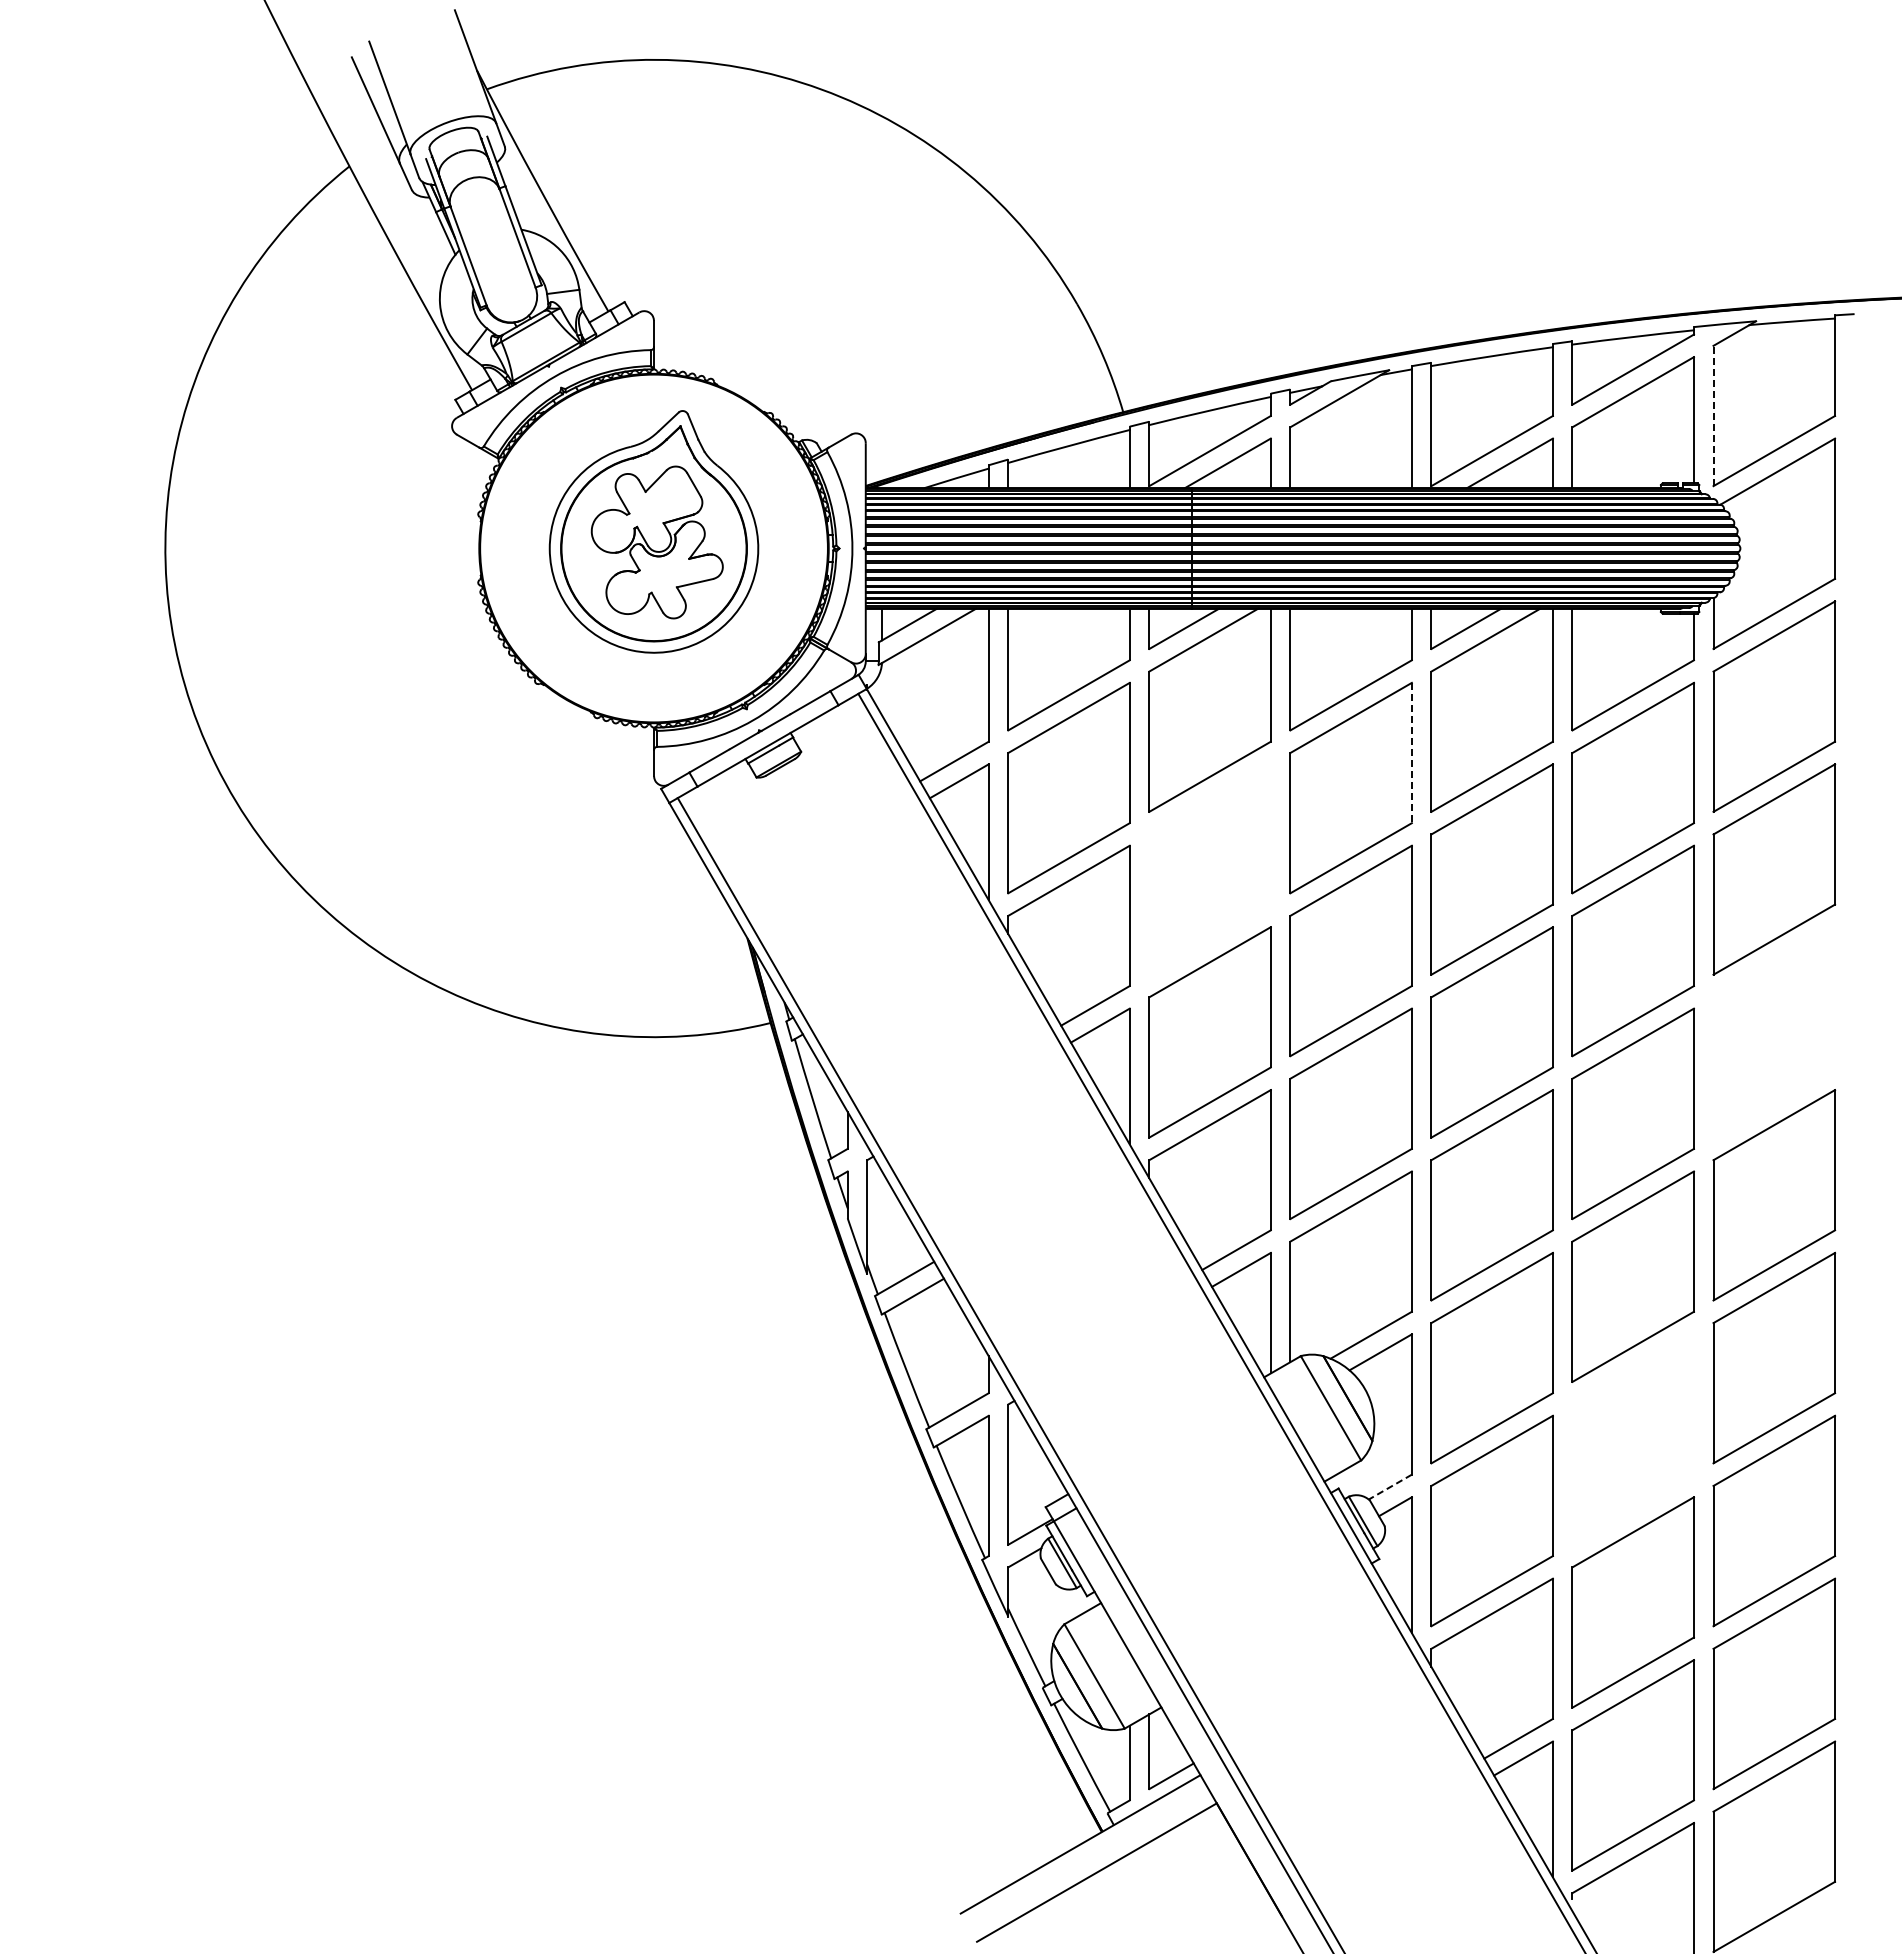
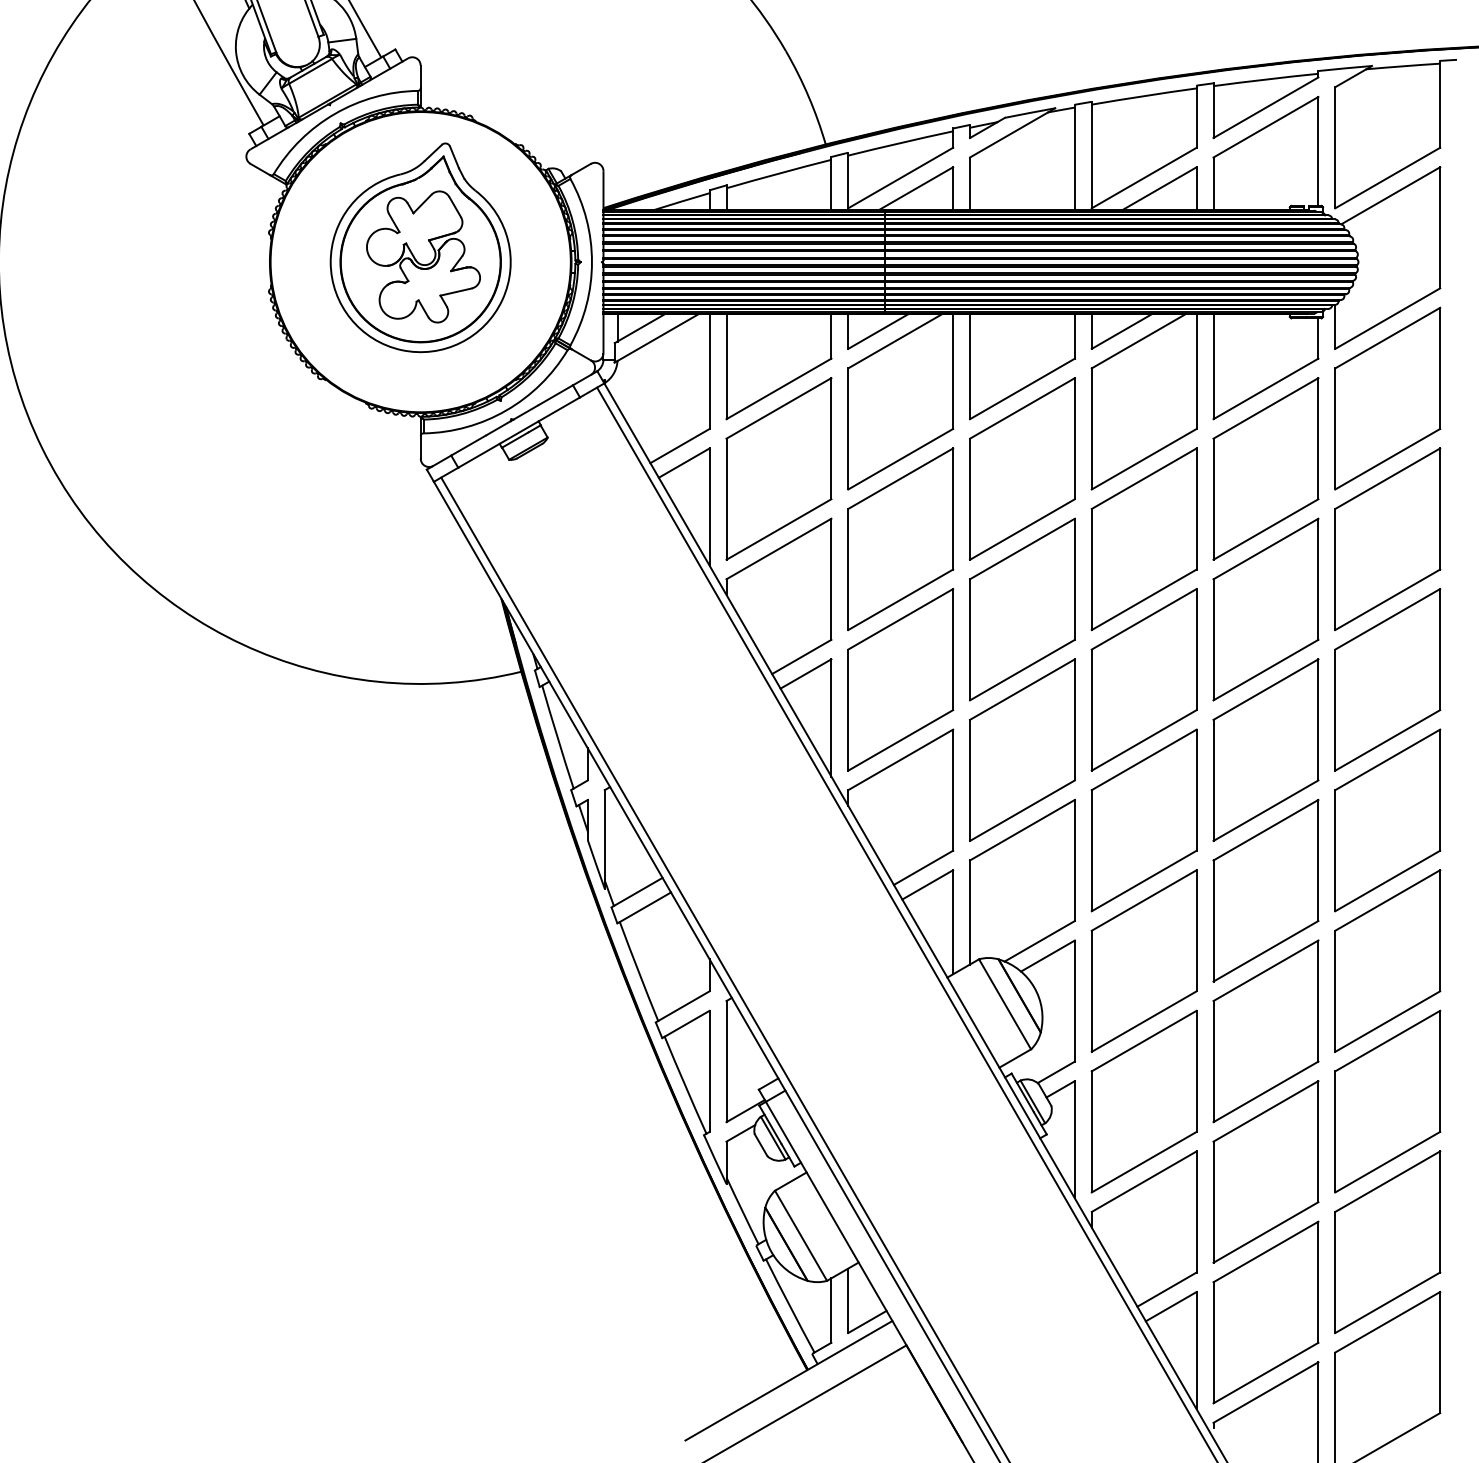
line: (1713, 415) -> (1335, 147), dashed -> solid
line: (1411, 753) -> (1074, 439), dashed -> solid
part: (1209, 869) -> (900, 539), added
part: (1774, 1032) -> (1387, 679), added
part: (1632, 1439) -> (1265, 1031), added
line: (1390, 1487) -> (1056, 1072), dashed -> solid

